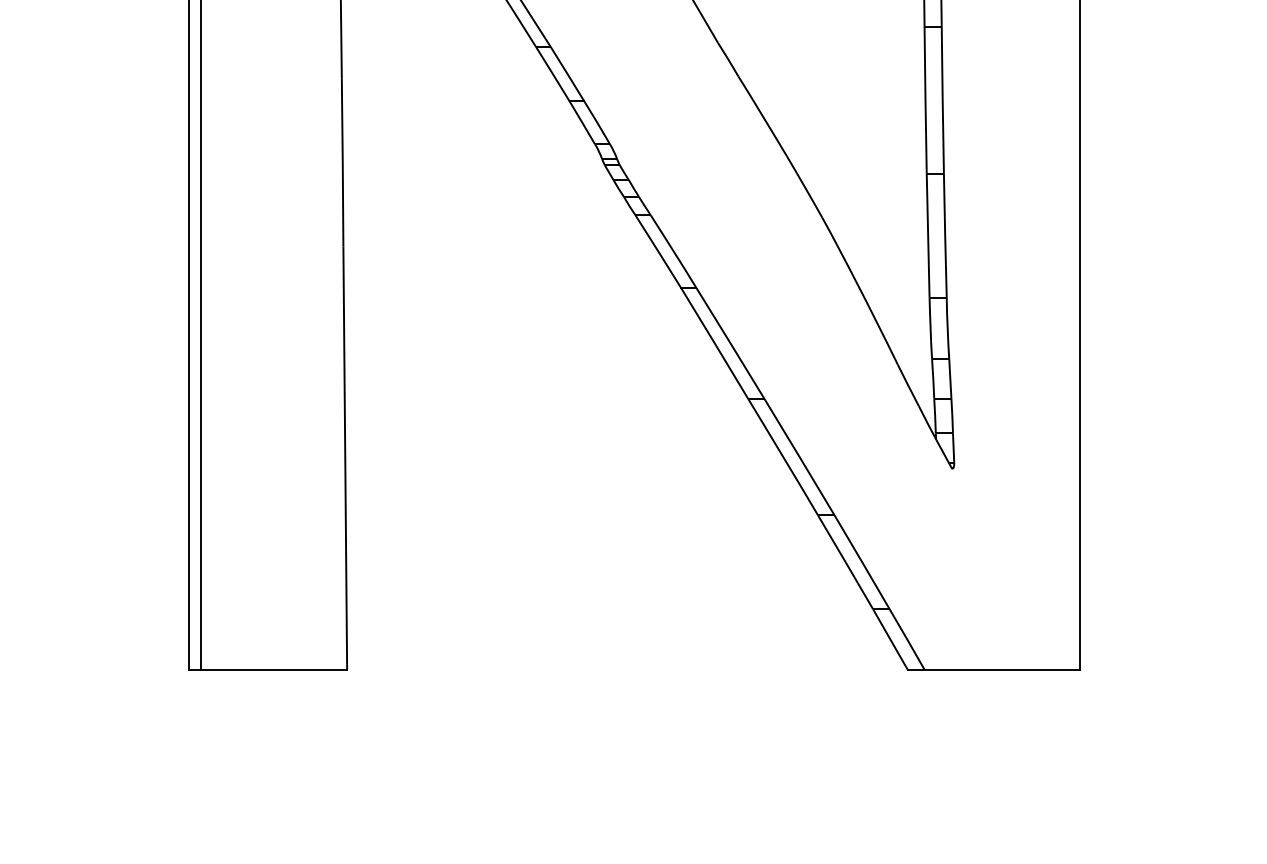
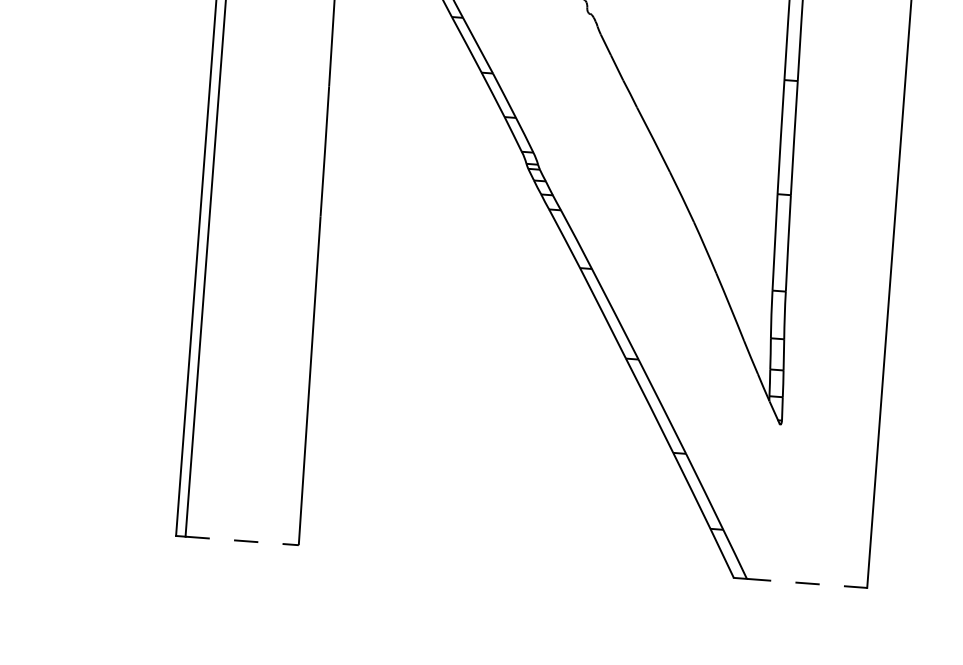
line: (274, 669) -> (242, 540), solid -> dashed
line: (1002, 669) -> (807, 583), solid -> dashed

